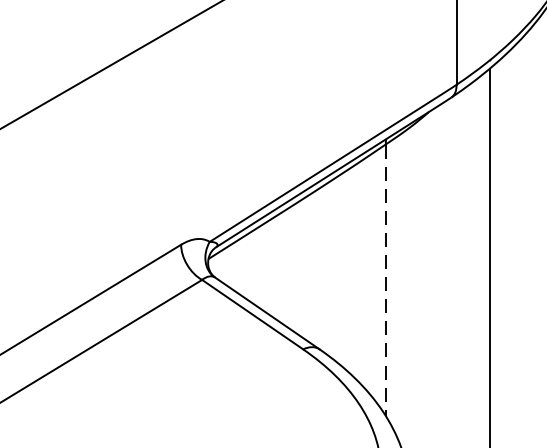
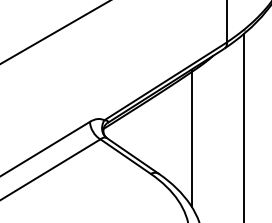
line: (385, 280) -> (191, 139), dashed -> solid

